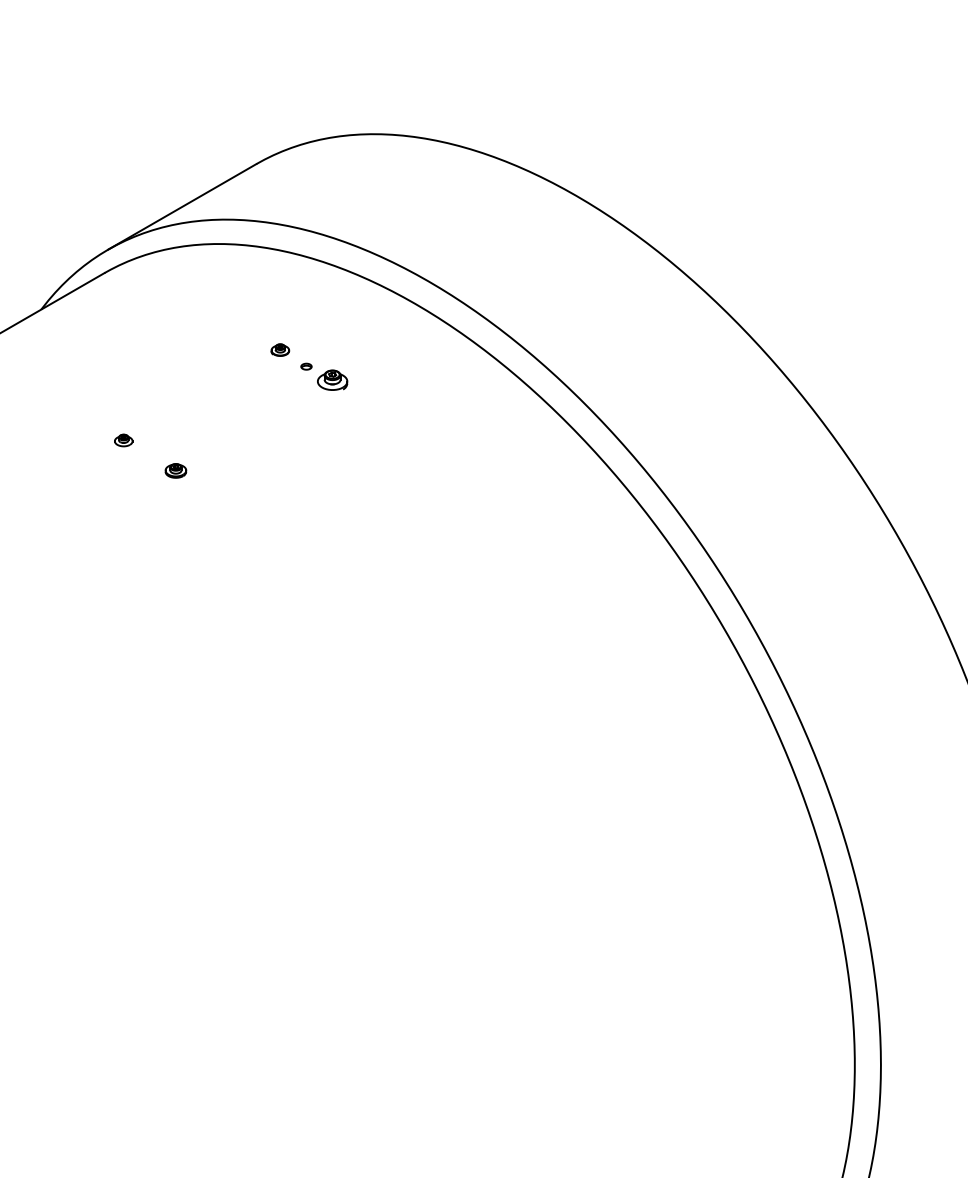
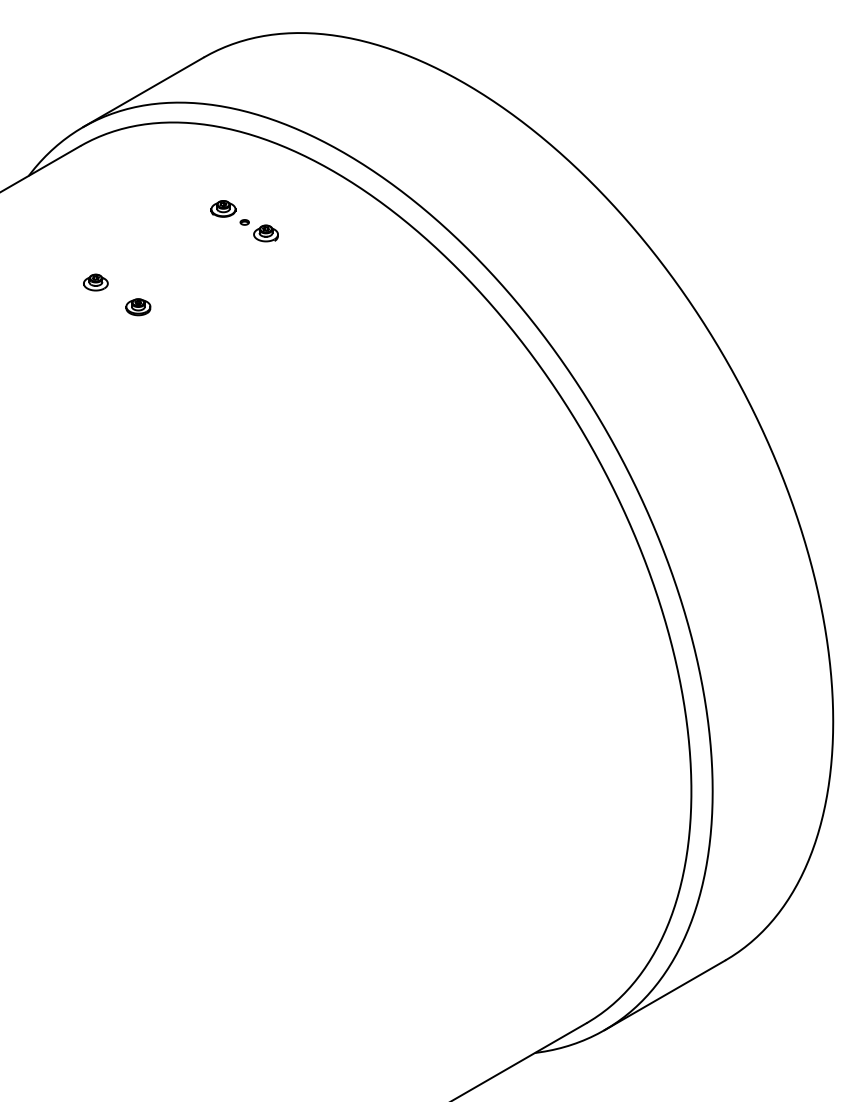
part: (280, 349) -> (223, 208), size x1.67
part: (123, 440) -> (95, 282), size x1.67
part: (176, 471) -> (138, 307), size x1.43

